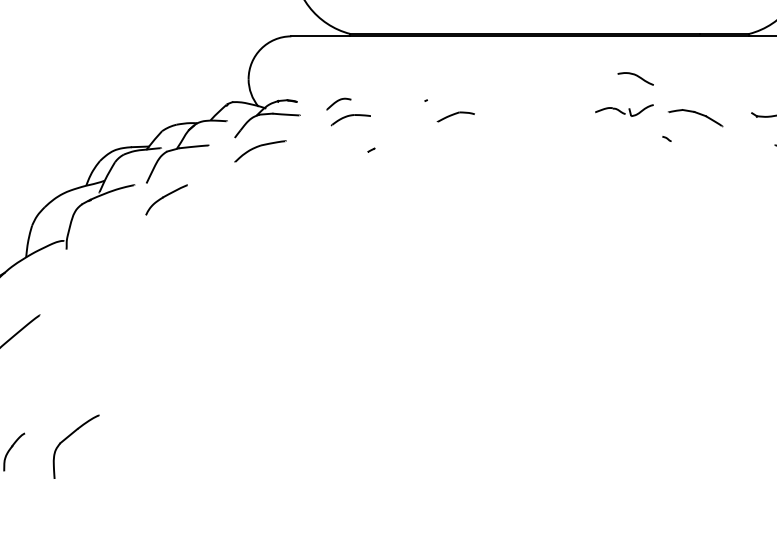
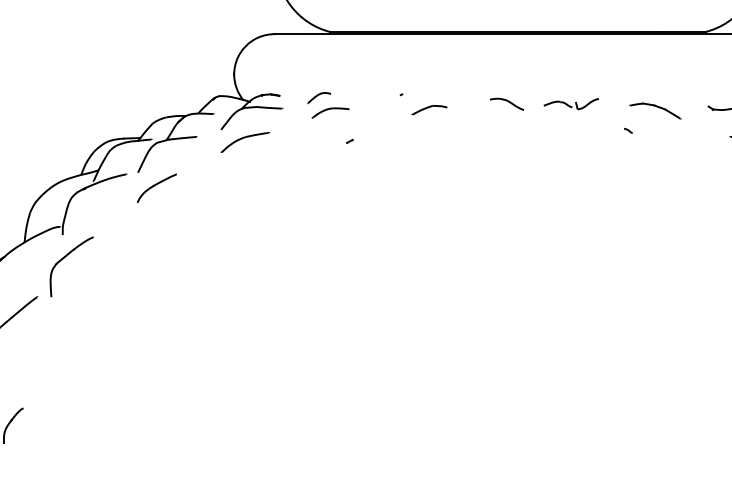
curve: (635, 75) -> (506, 101), moved
part: (623, 110) -> (570, 104), moved
part: (68, 437) -> (64, 258), moved

